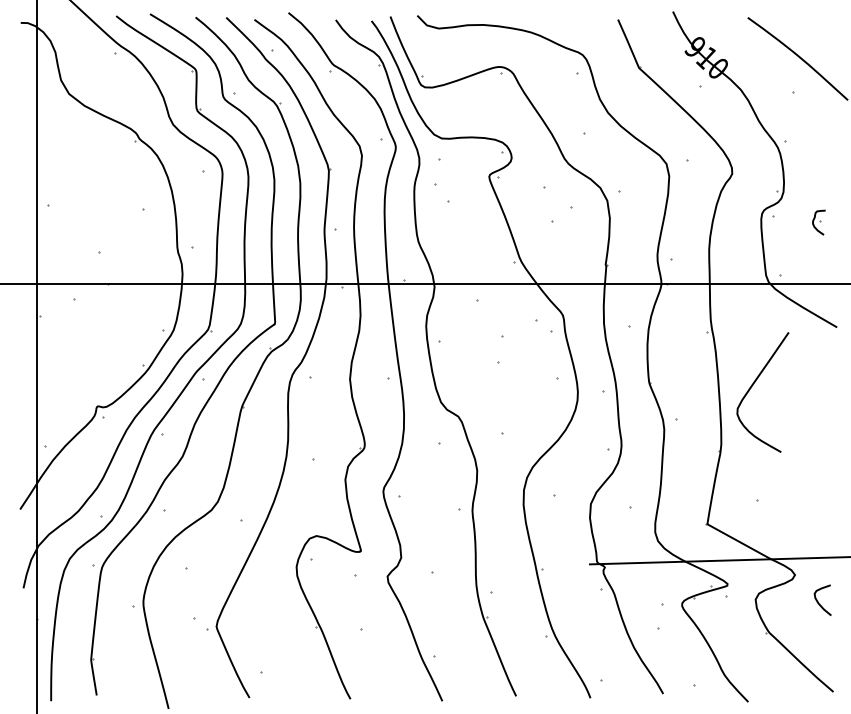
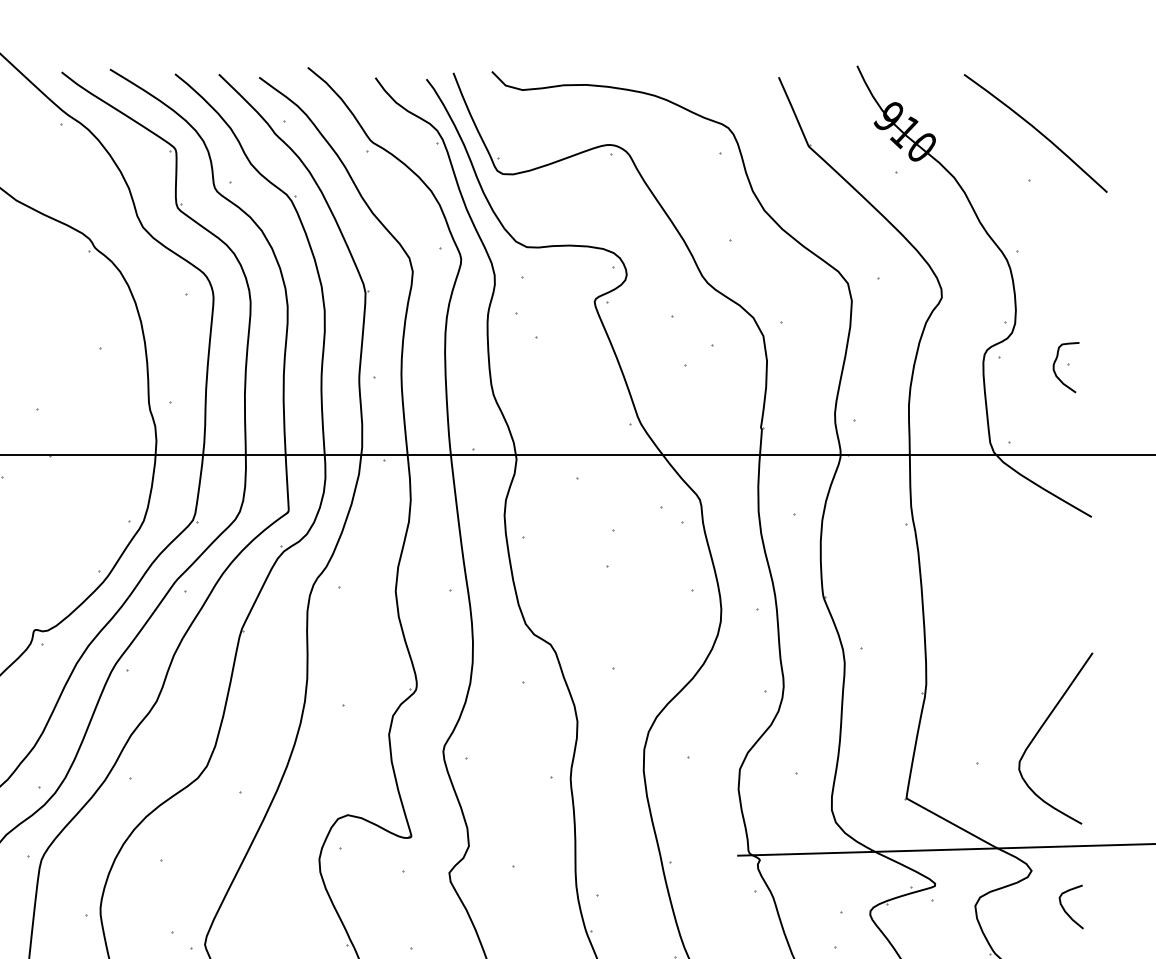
part: (818, 222) -> (1065, 367), size x1.43
curve: (753, 385) -> (1042, 728), moved

